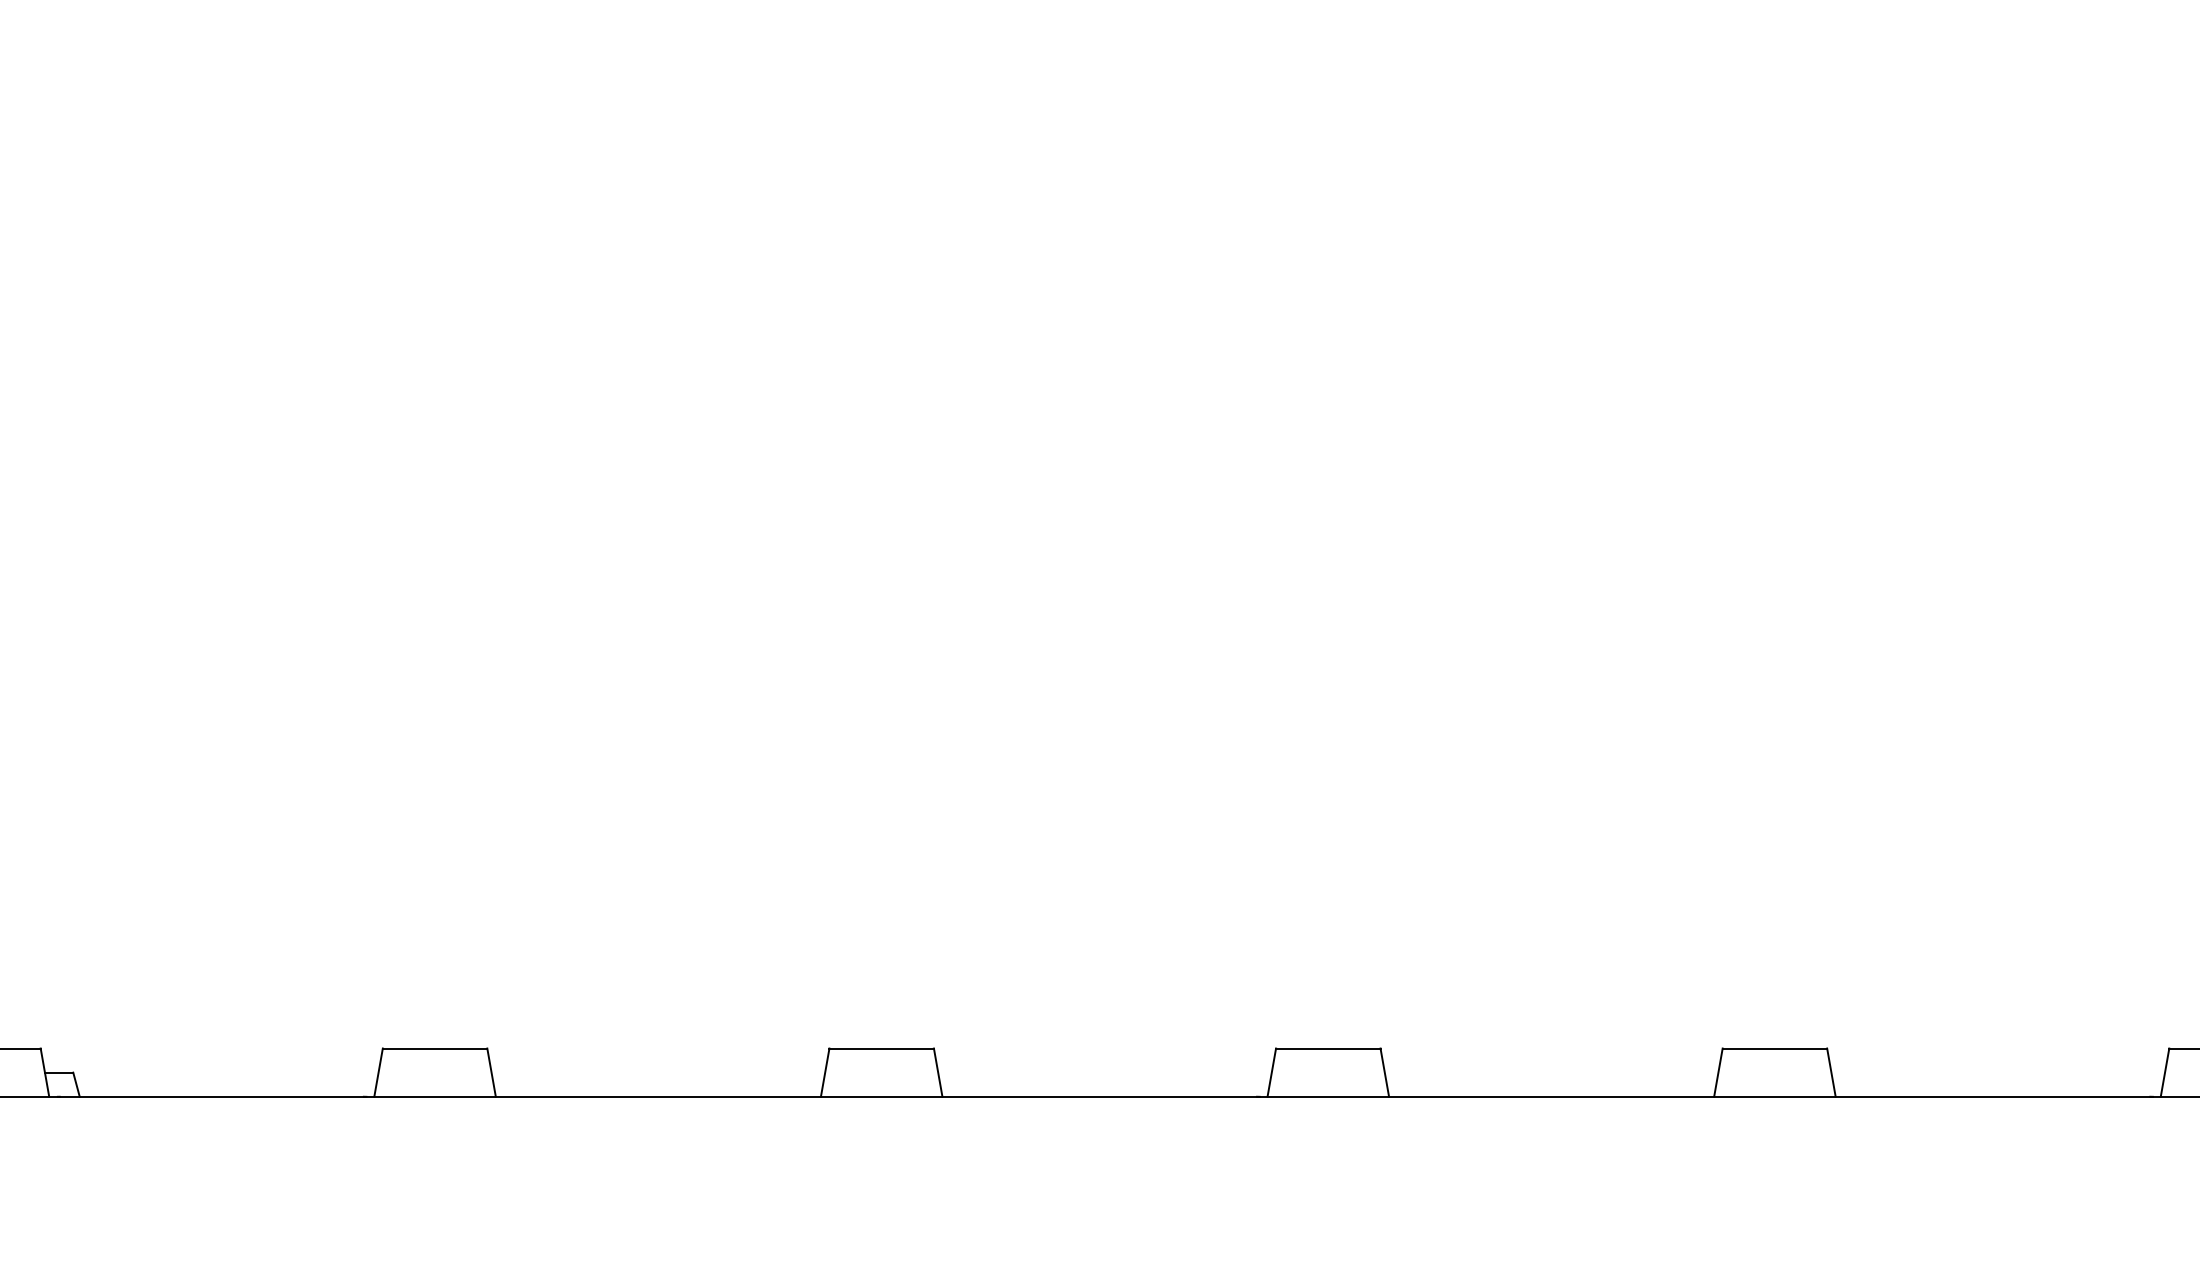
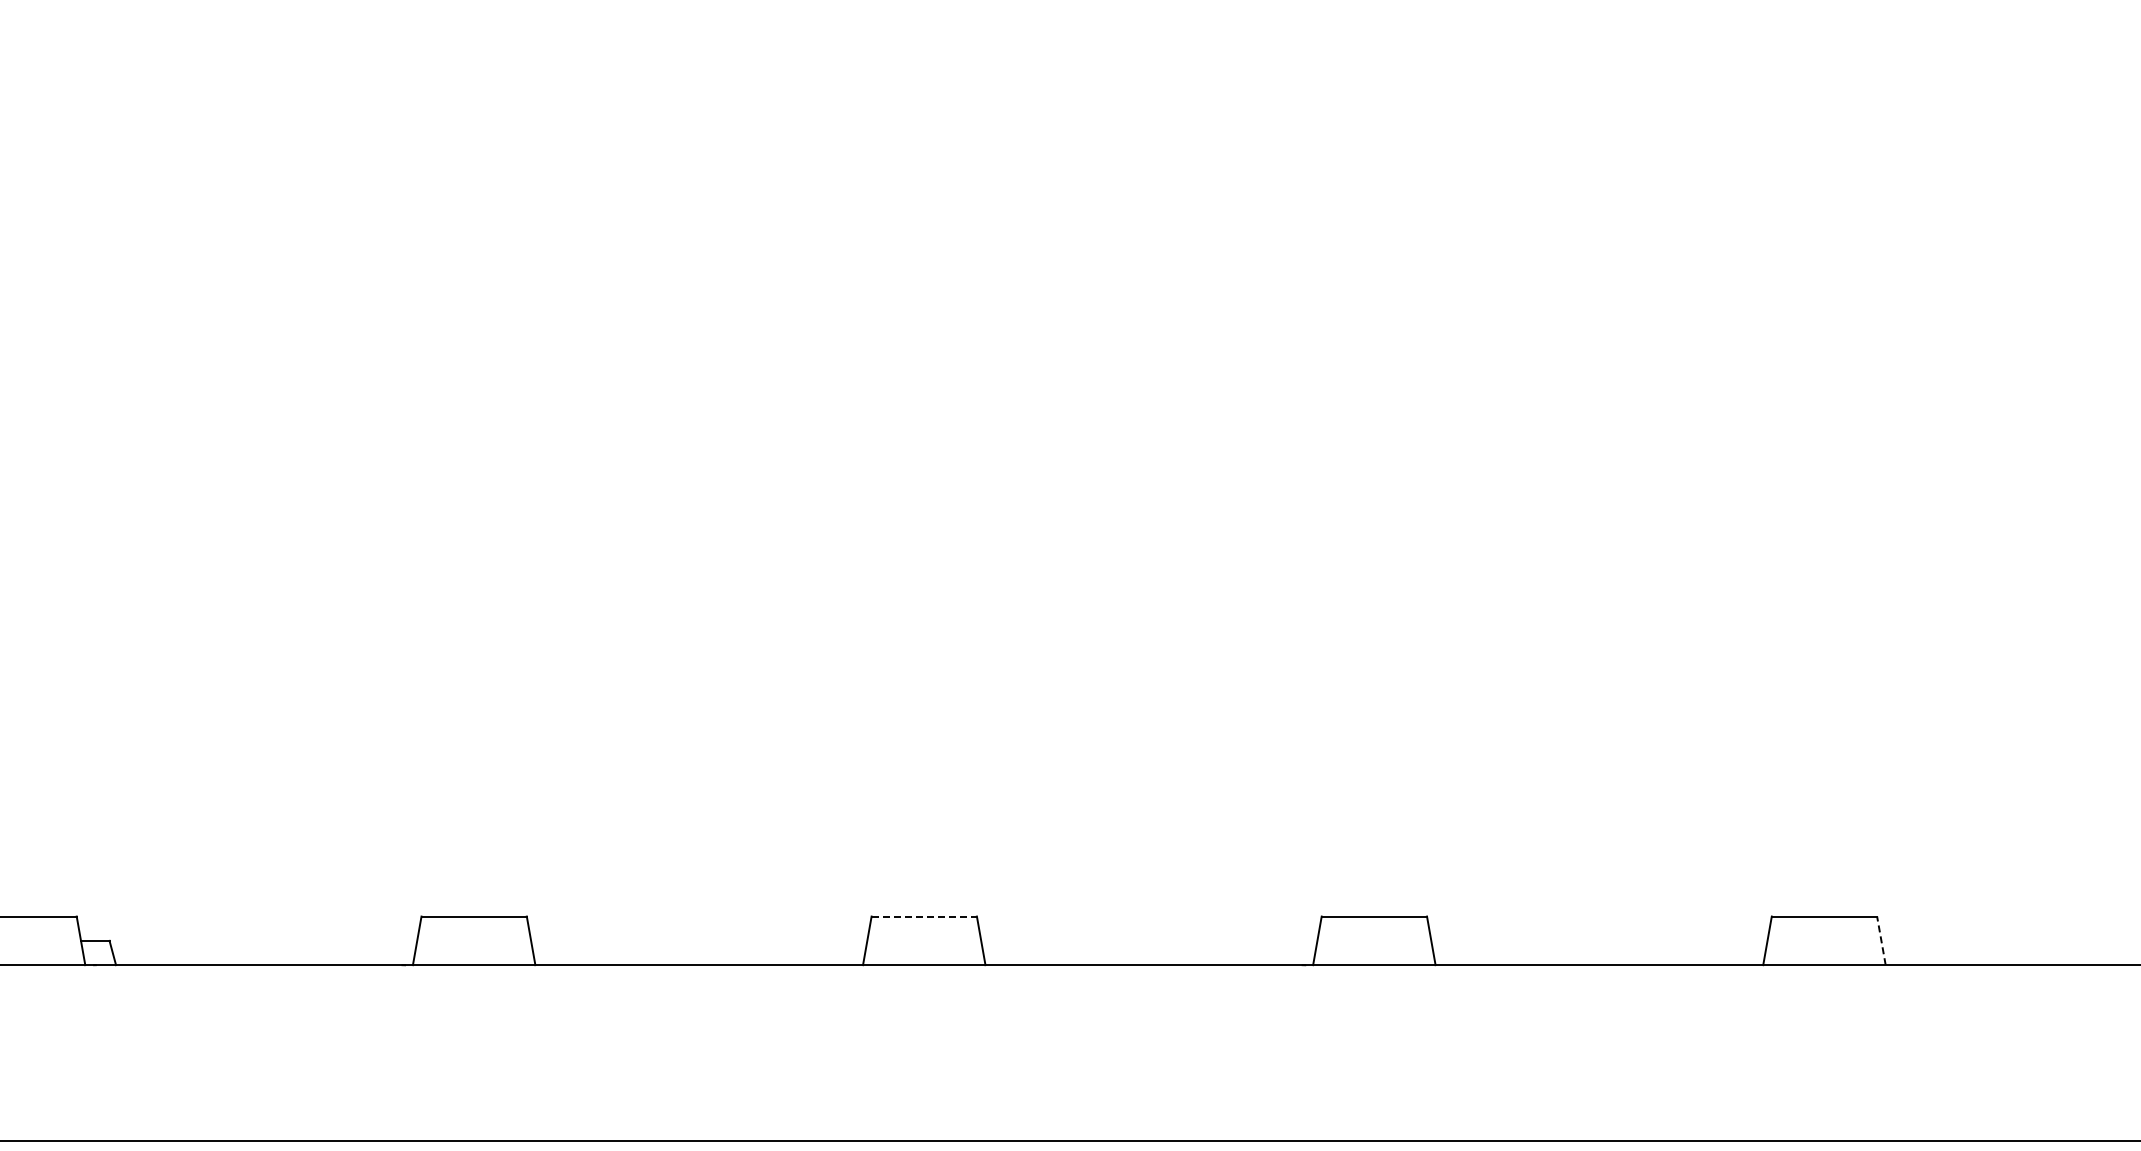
line: (882, 1048) -> (925, 916), solid -> dashed
line: (1831, 1072) -> (1881, 940), solid -> dashed

